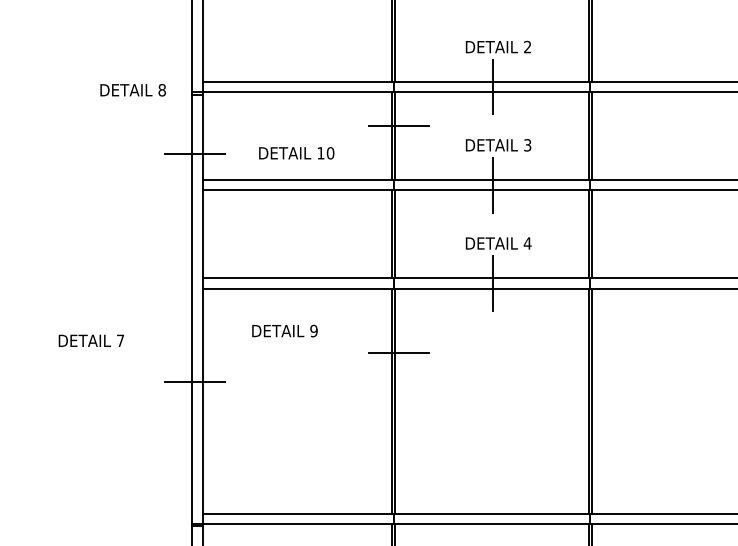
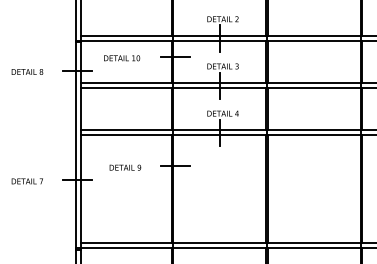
text: (133, 89) -> (27, 71), moved
text: (297, 153) -> (122, 58), moved
text: (285, 330) -> (125, 167), moved
text: (89, 341) -> (26, 181), moved

